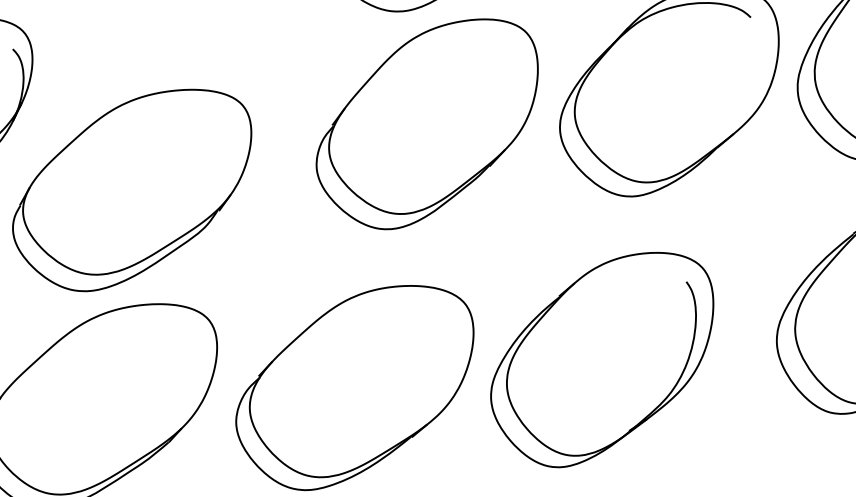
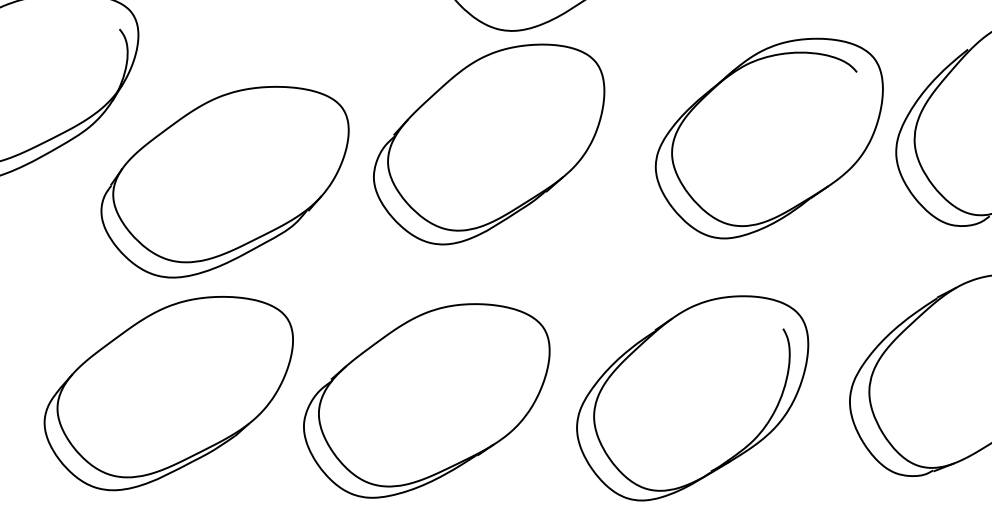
part: (428, 124) -> (489, 144), moved
part: (603, 360) -> (692, 398), moved

